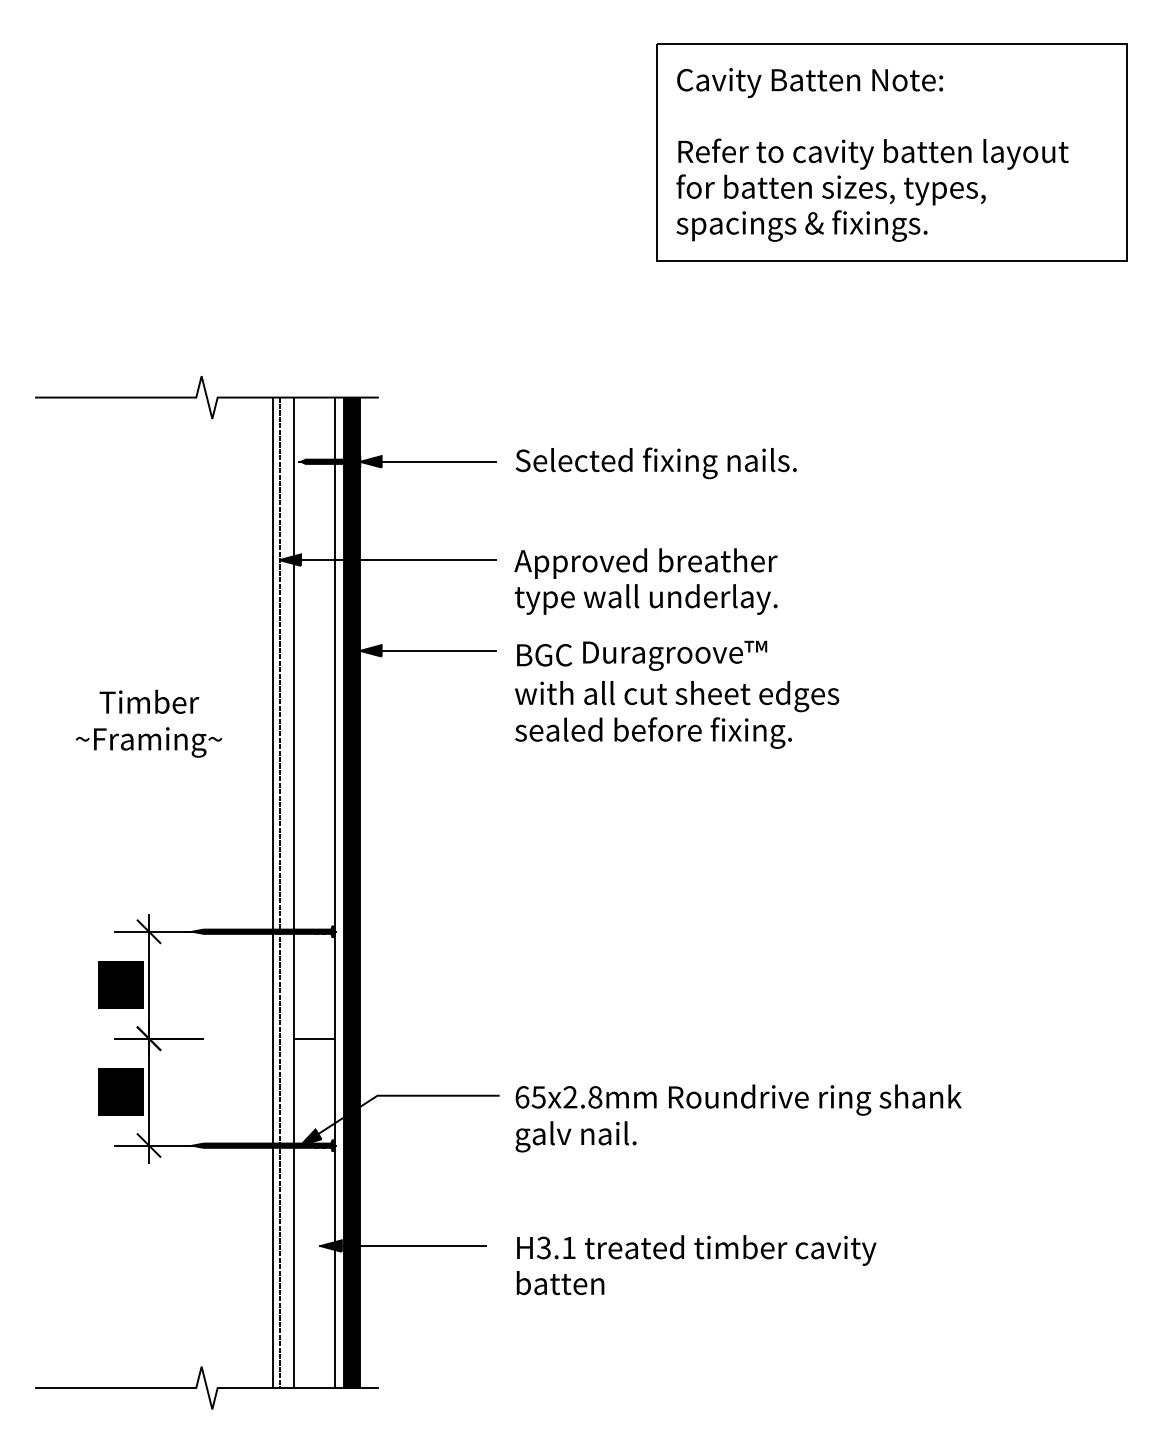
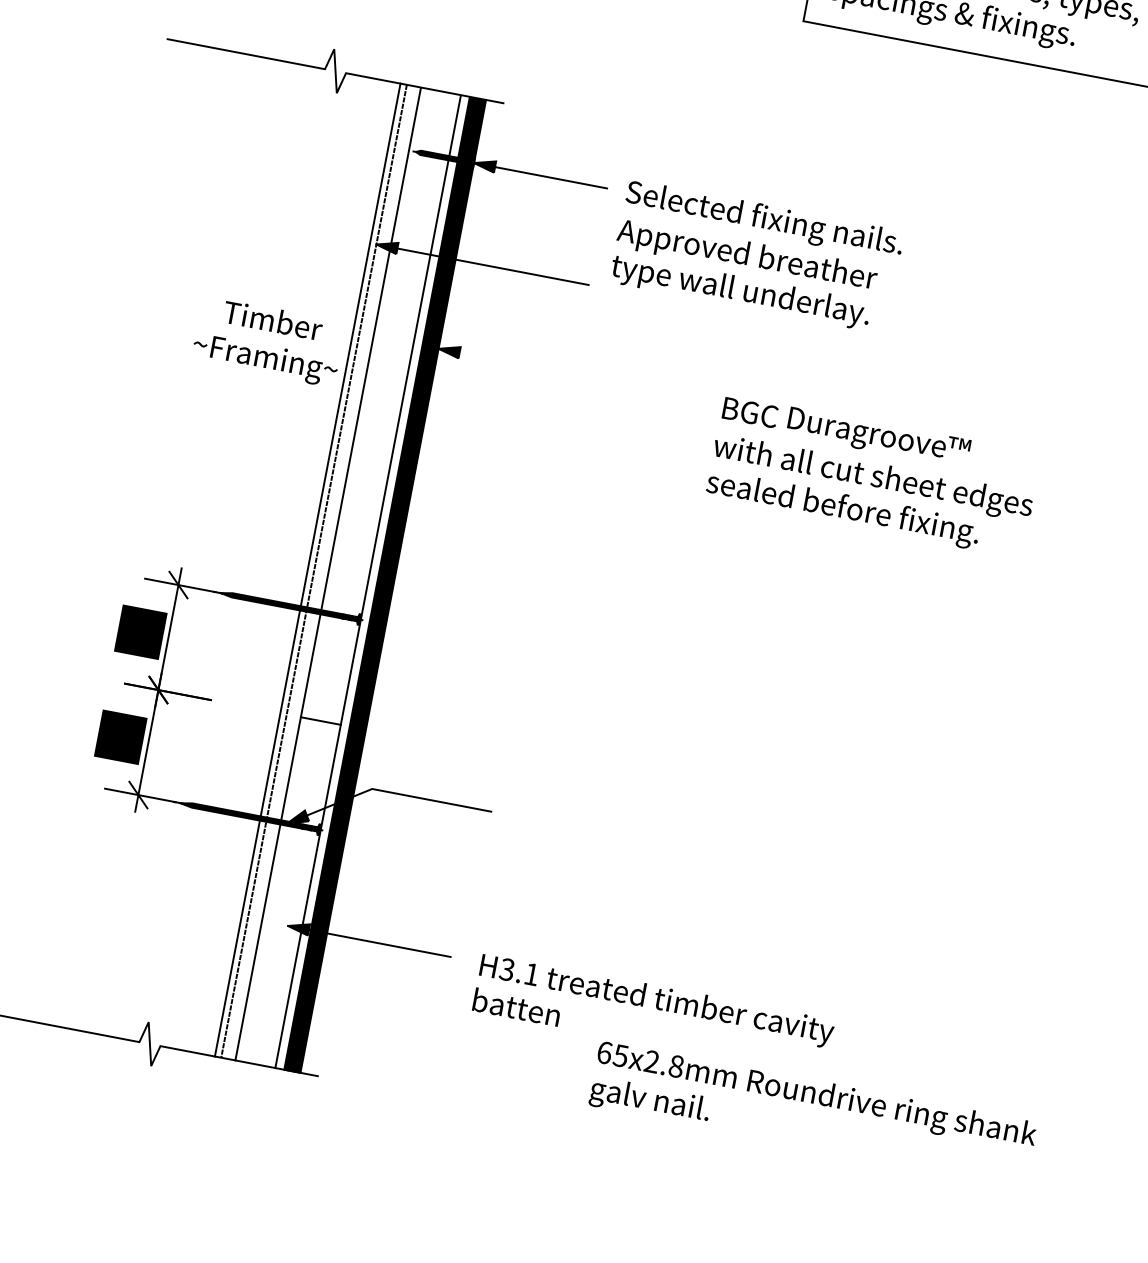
text: (645, 581) -> (743, 274), moved
line: (427, 650) -> (504, 361), removed
text: (677, 694) -> (873, 476), moved
text: (148, 723) -> (268, 341), moved
text: (738, 1118) -> (813, 1114), moved

